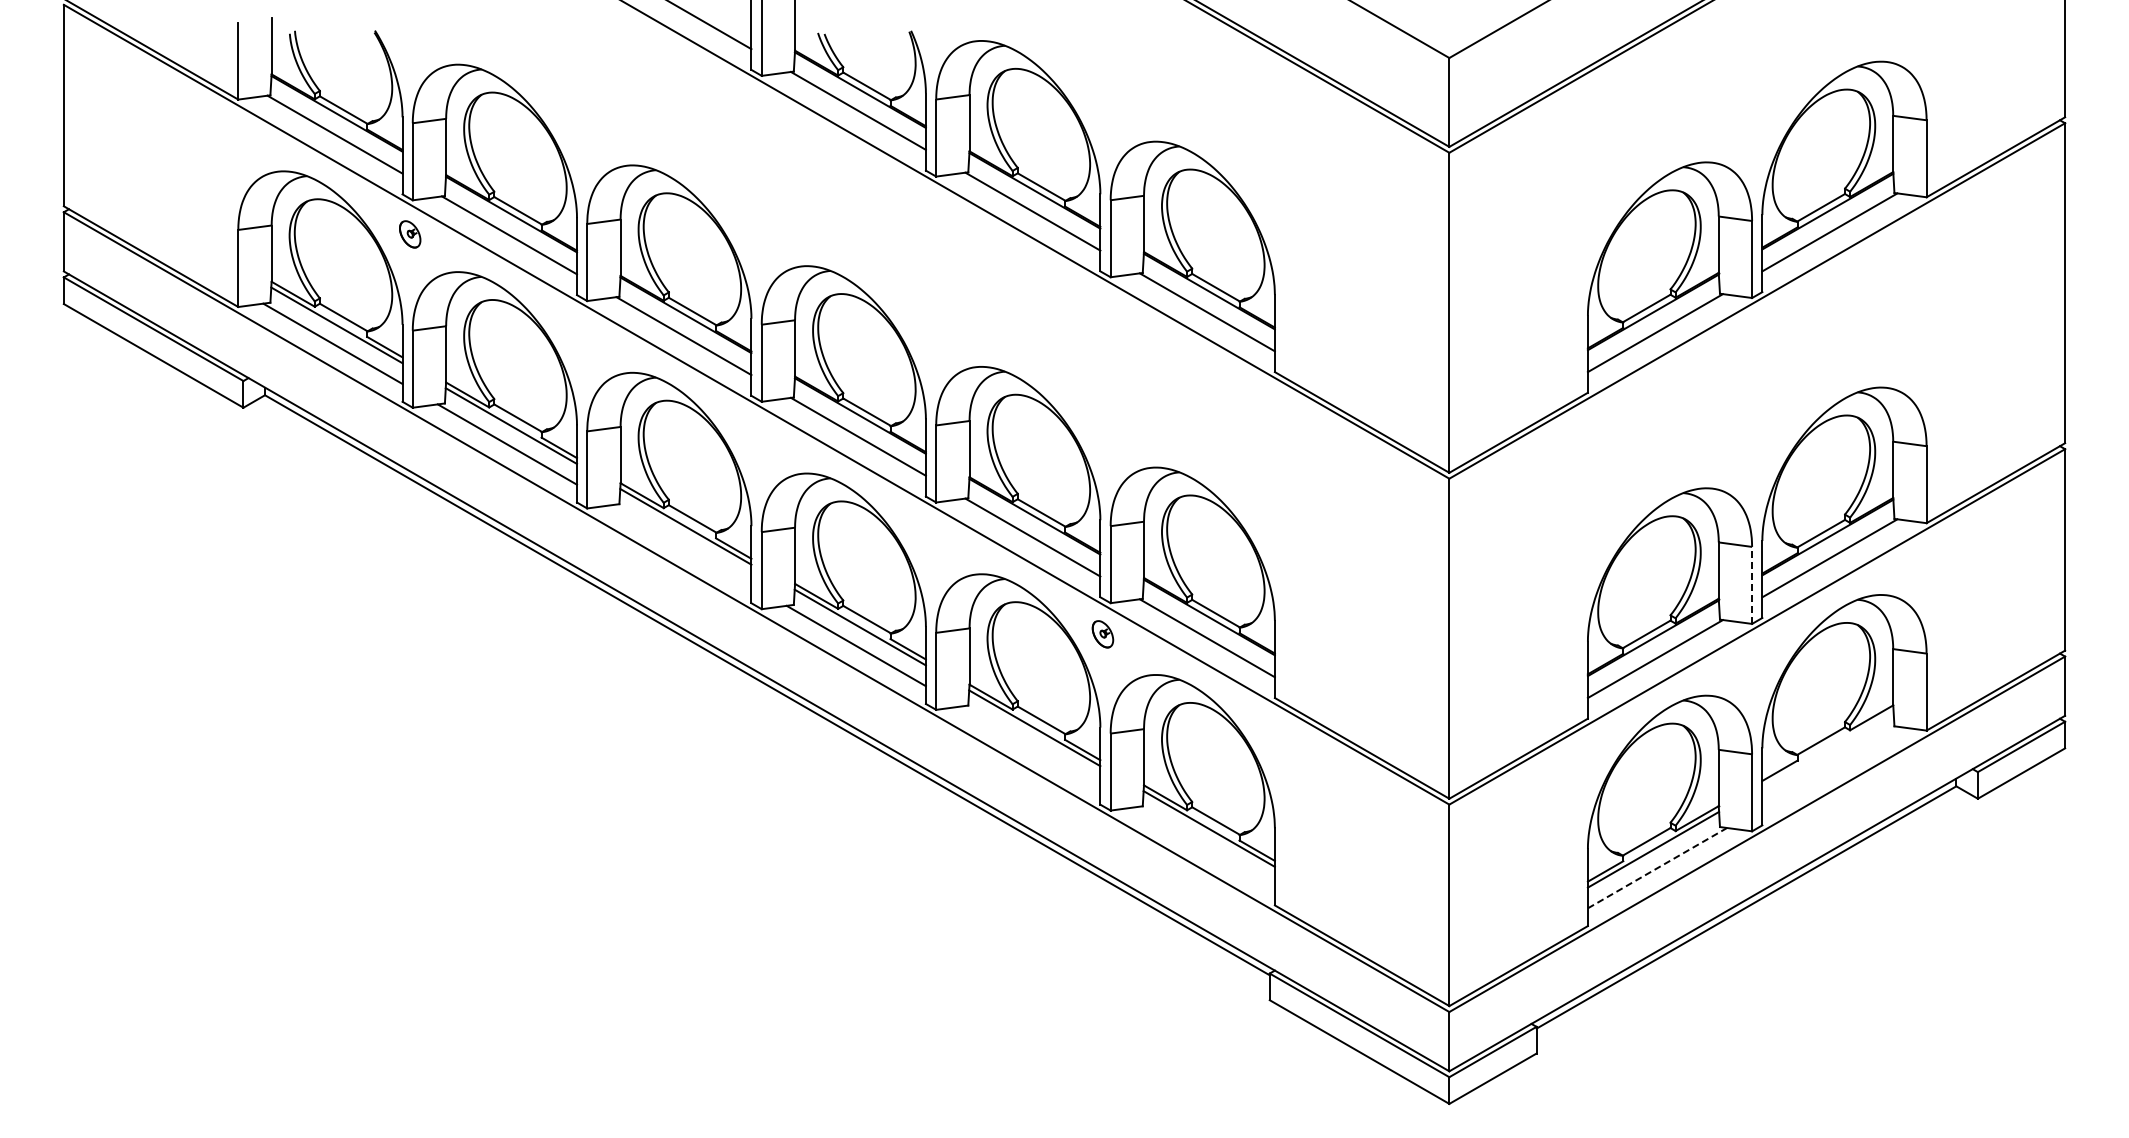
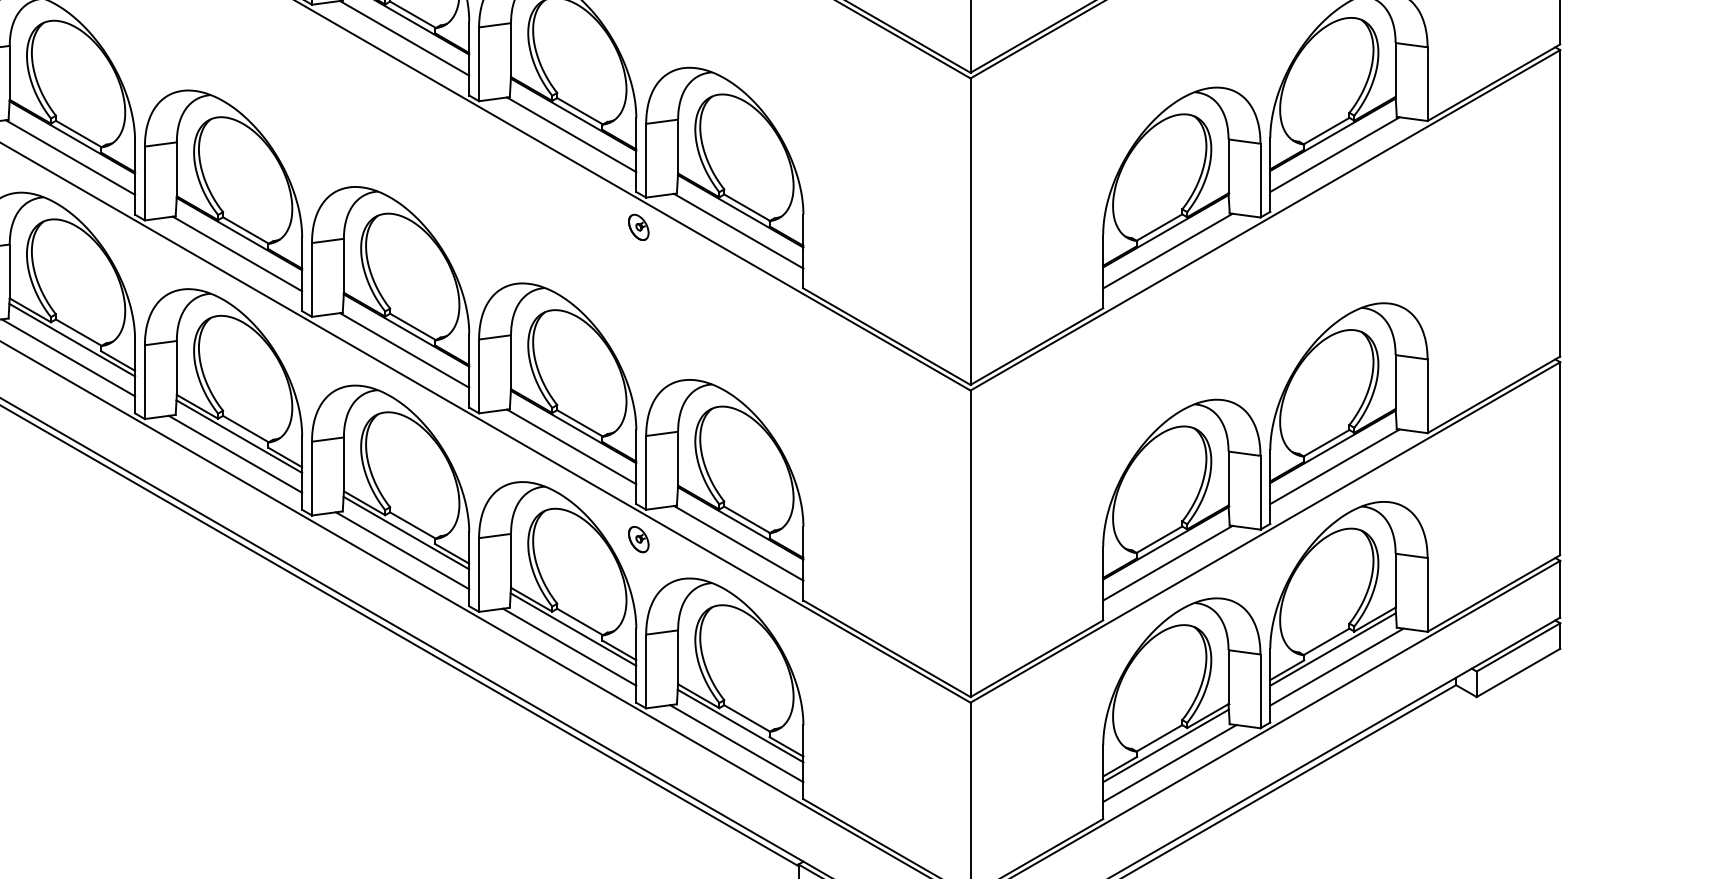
part: (1102, 308) -> (638, 227), added
line: (681, 545) -> (235, 454), added
line: (1752, 584) -> (1260, 491), dashed -> solid
line: (1030, 746) -> (569, 647), added
line: (1827, 748) -> (1332, 648), added
line: (1831, 767) -> (1336, 667), added
line: (1204, 847) -> (736, 743), added
line: (1657, 867) -> (1169, 762), dashed -> solid

